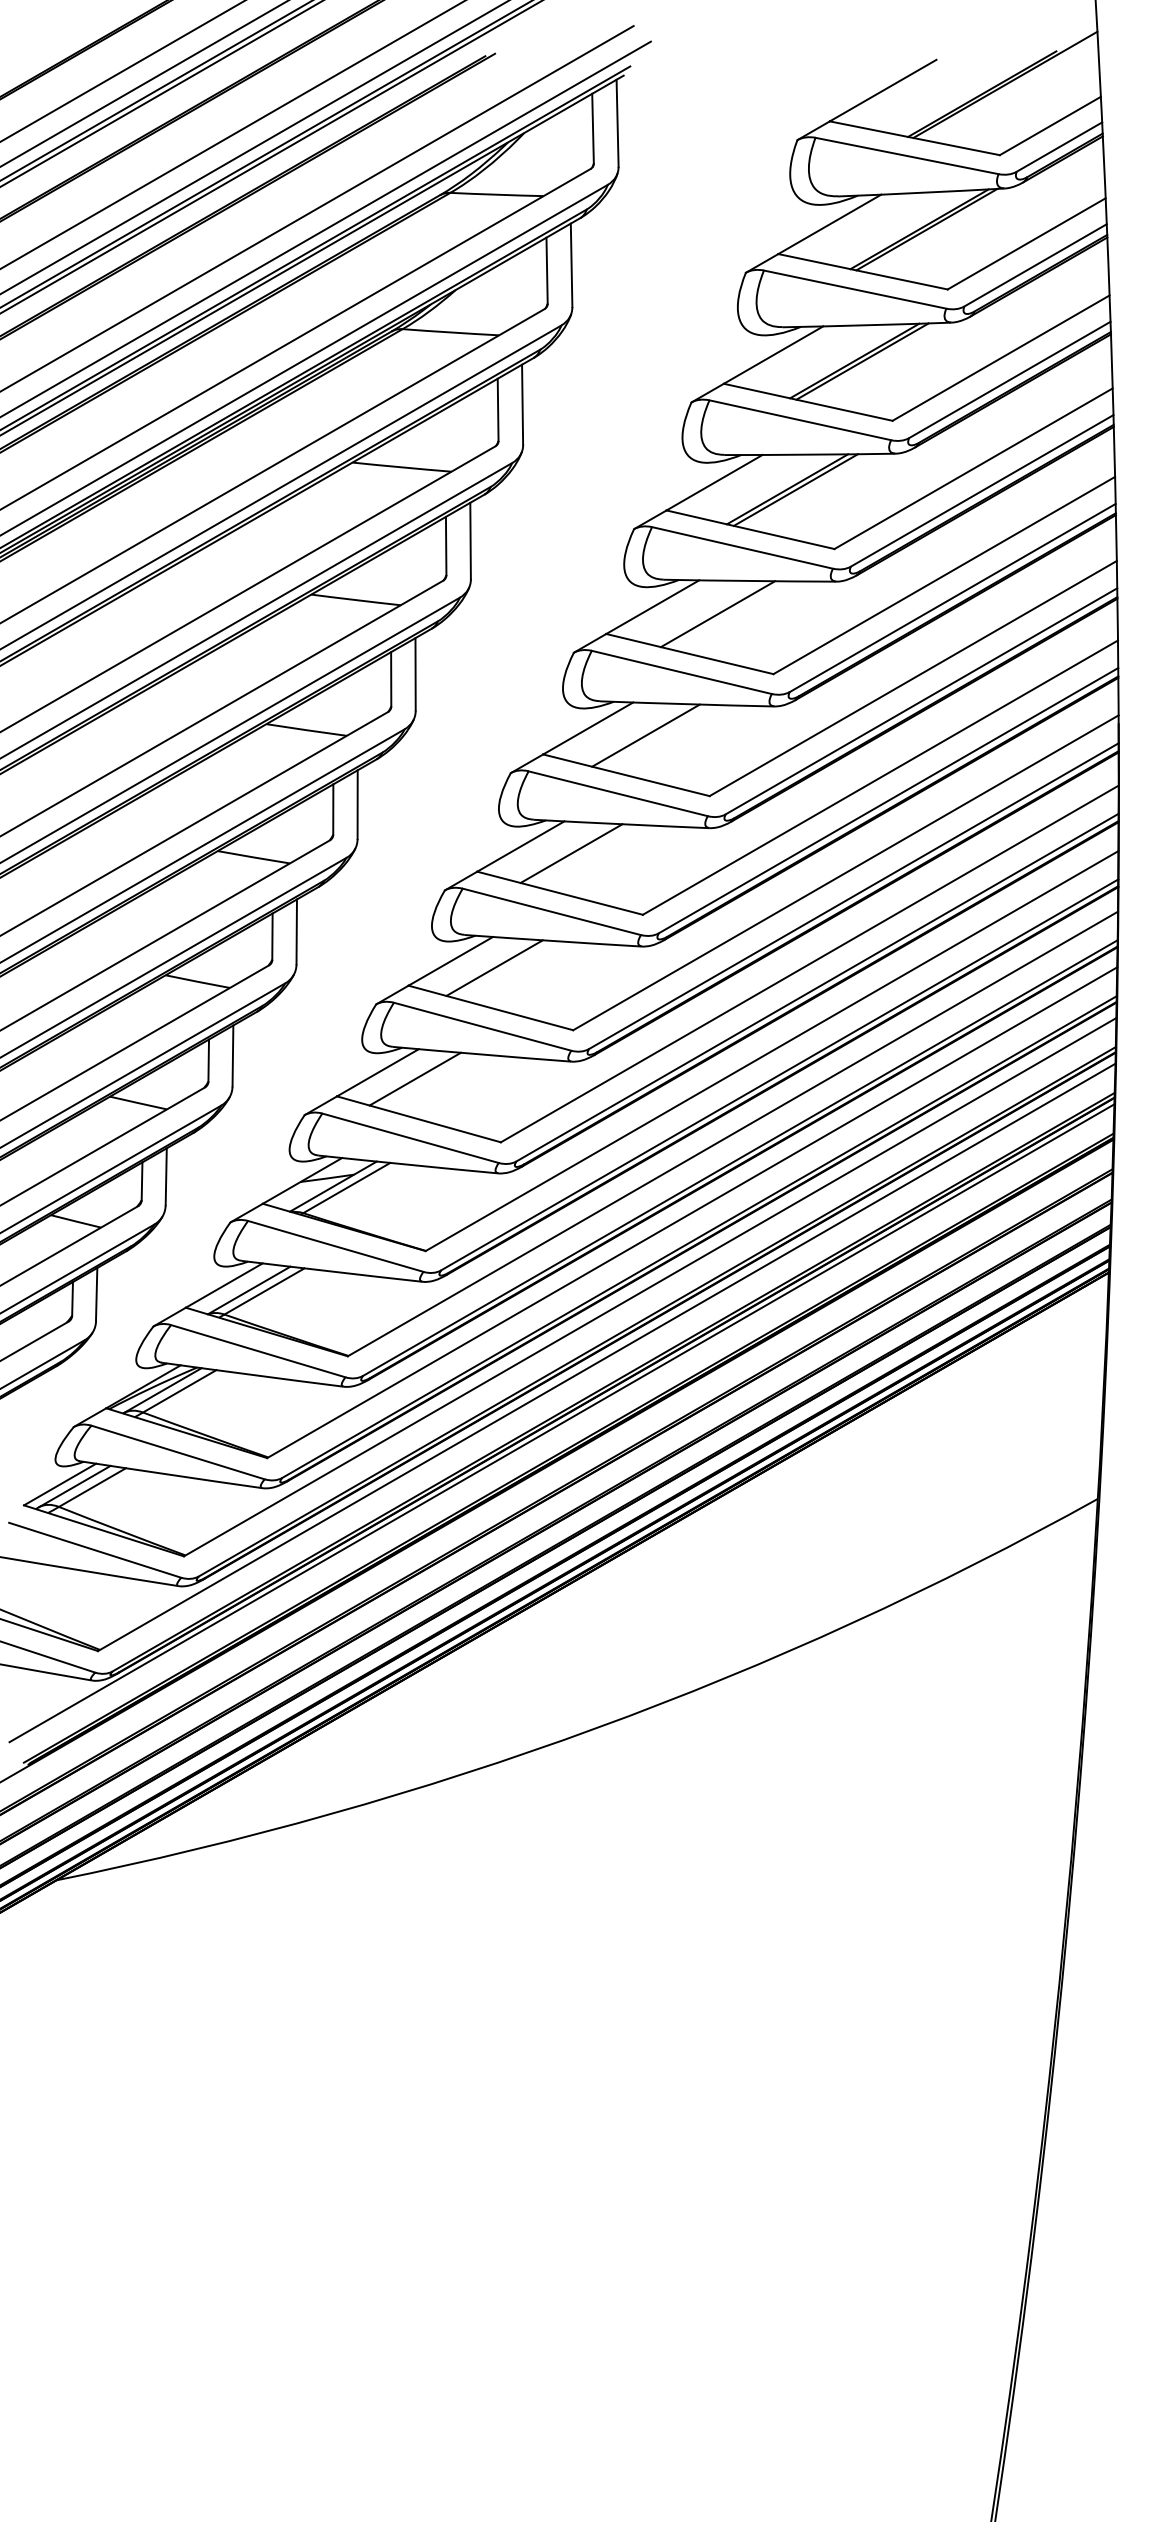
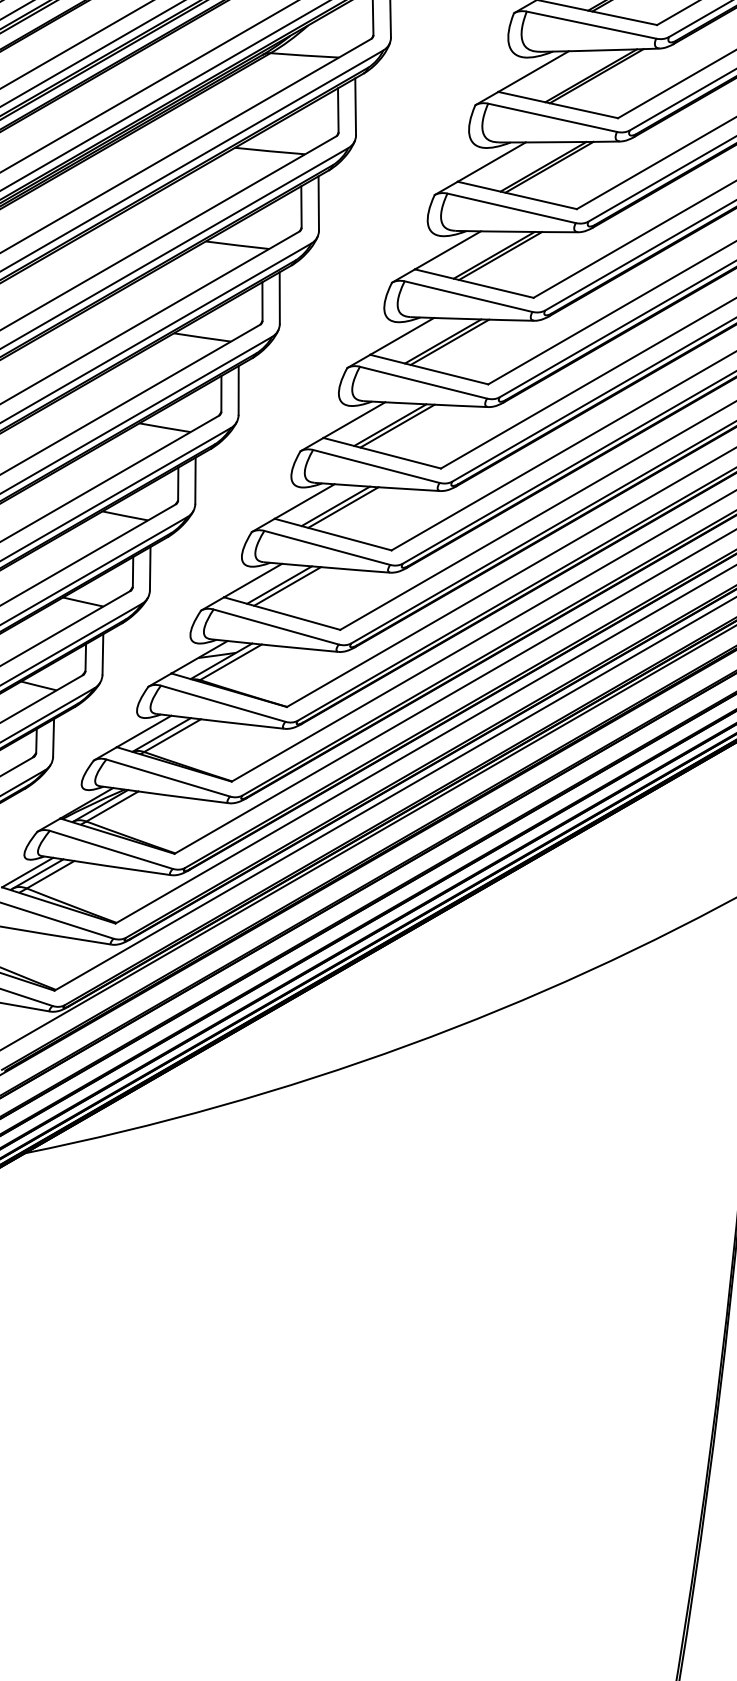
line: (726, 614) -> (500, 255), added
line: (655, 736) -> (449, 342), added
line: (581, 854) -> (397, 425), added
line: (505, 969) -> (343, 507), added
line: (426, 1080) -> (287, 586), added

